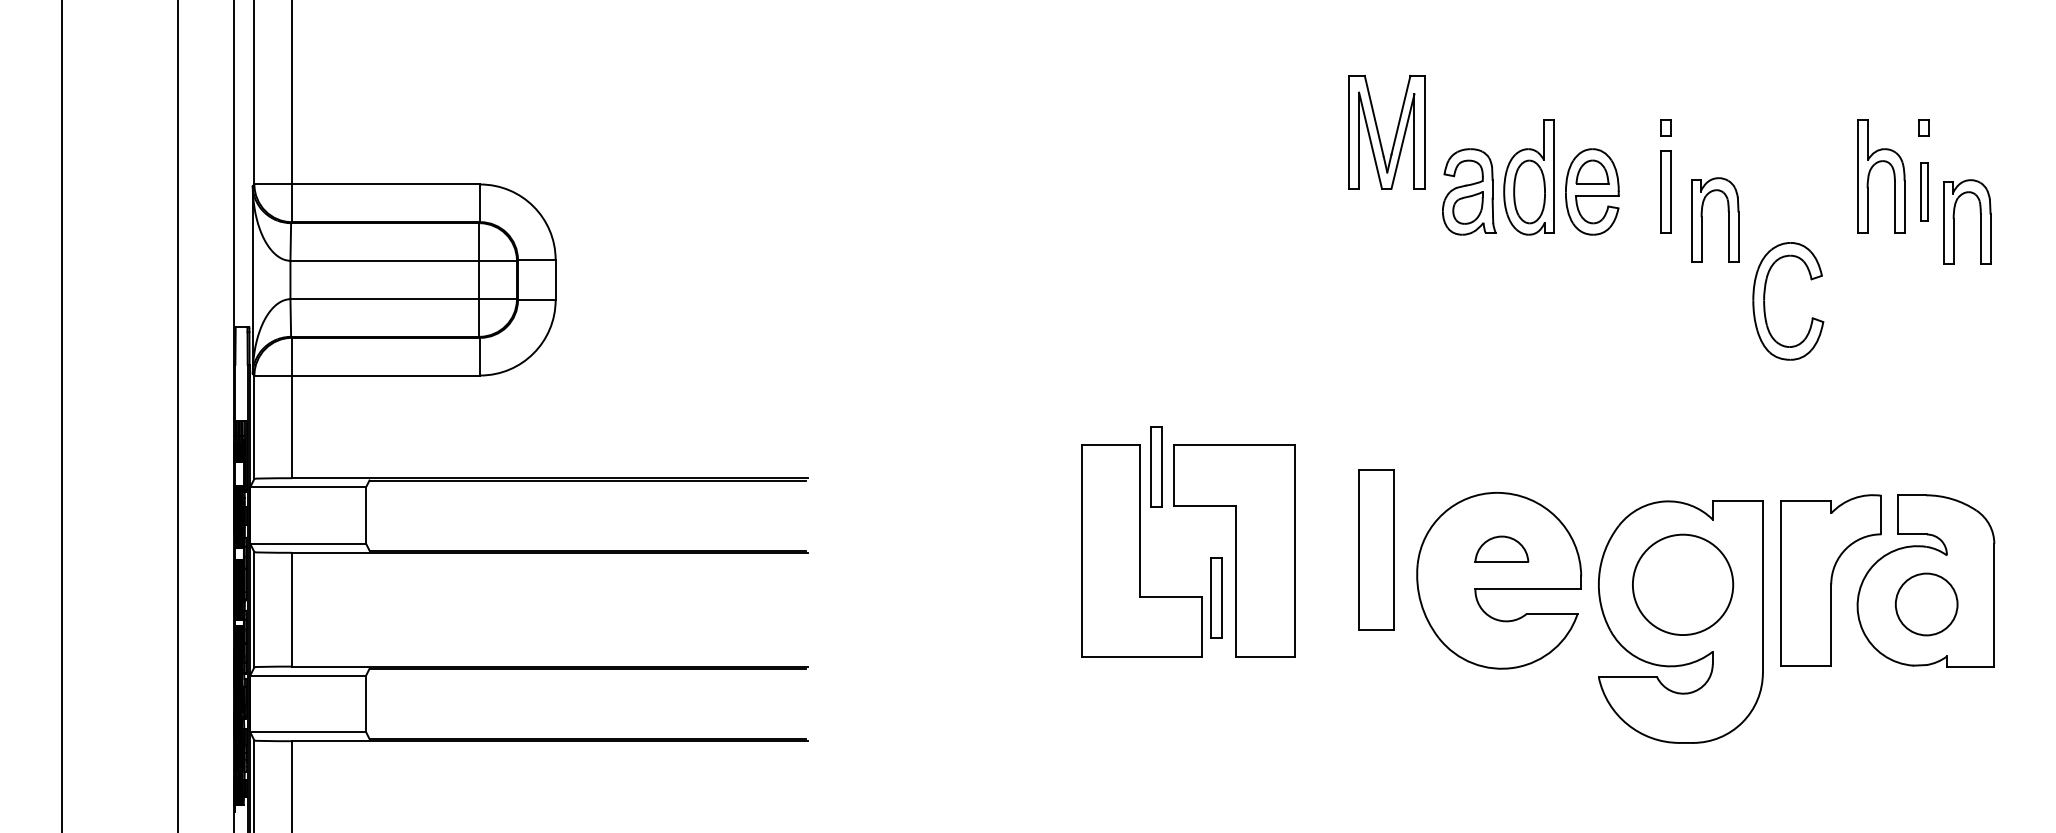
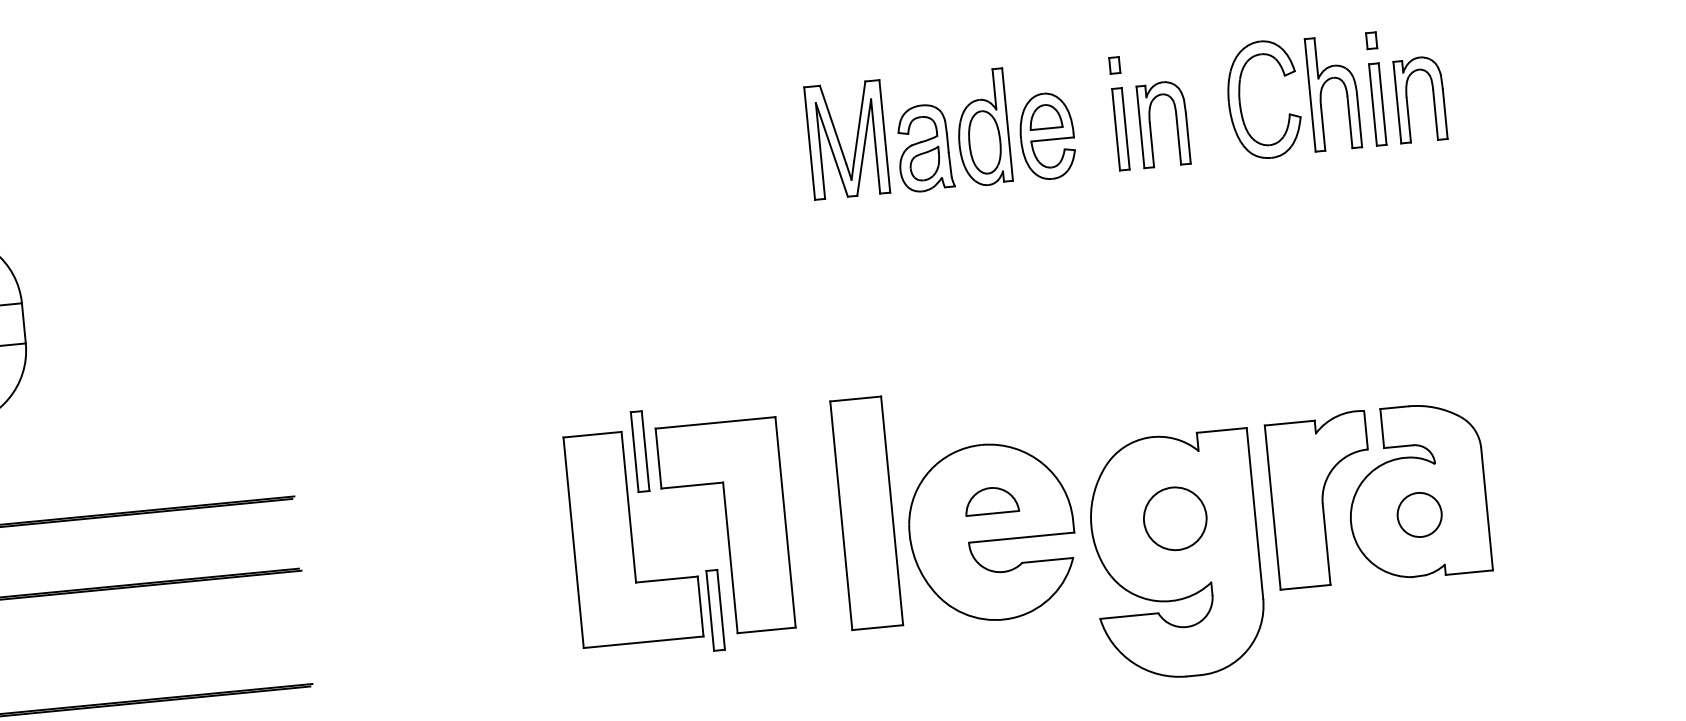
part: (1379, 133) -> (840, 141), moved
part: (1923, 191) -> (1376, 104), size x1.43
part: (1702, 219) -> (1150, 124), moved
part: (1954, 221) -> (1407, 100), moved
part: (1765, 298) -> (1240, 99), moved
part: (1376, 549) -> (866, 512), size x1.43
circle: (1682, 584) -> (1174, 518), size x0.62
part: (1216, 597) -> (715, 609), moved
circle: (1926, 604) -> (1419, 514), size x0.71

